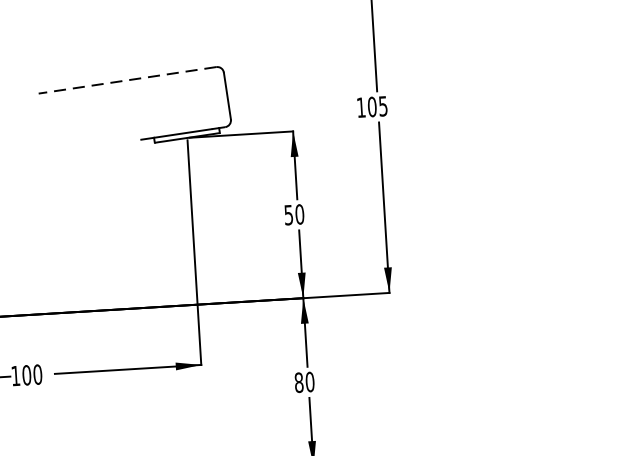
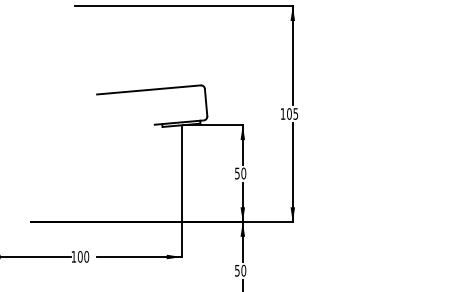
line: (126, 79) -> (148, 89), dashed -> solid
text: (299, 382) -> (237, 270), 80 -> 50

